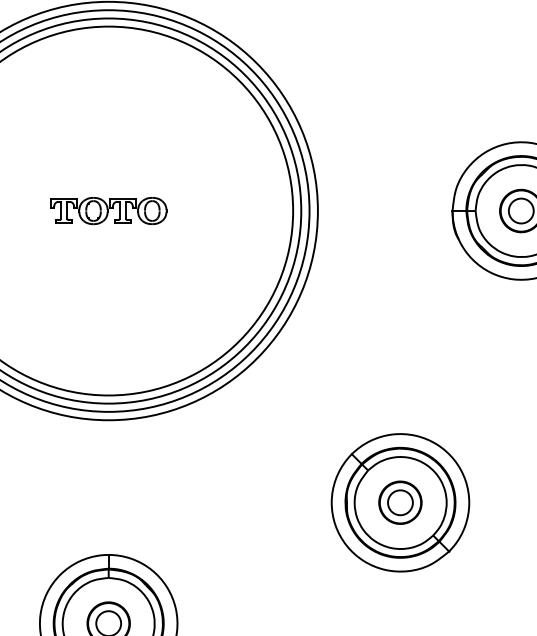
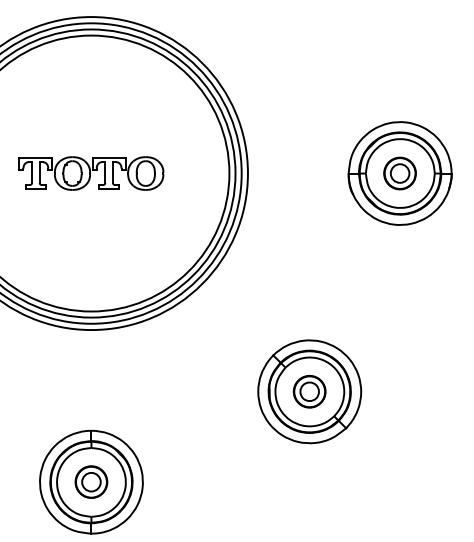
part: (108, 210) -> (91, 173), size x1.67

